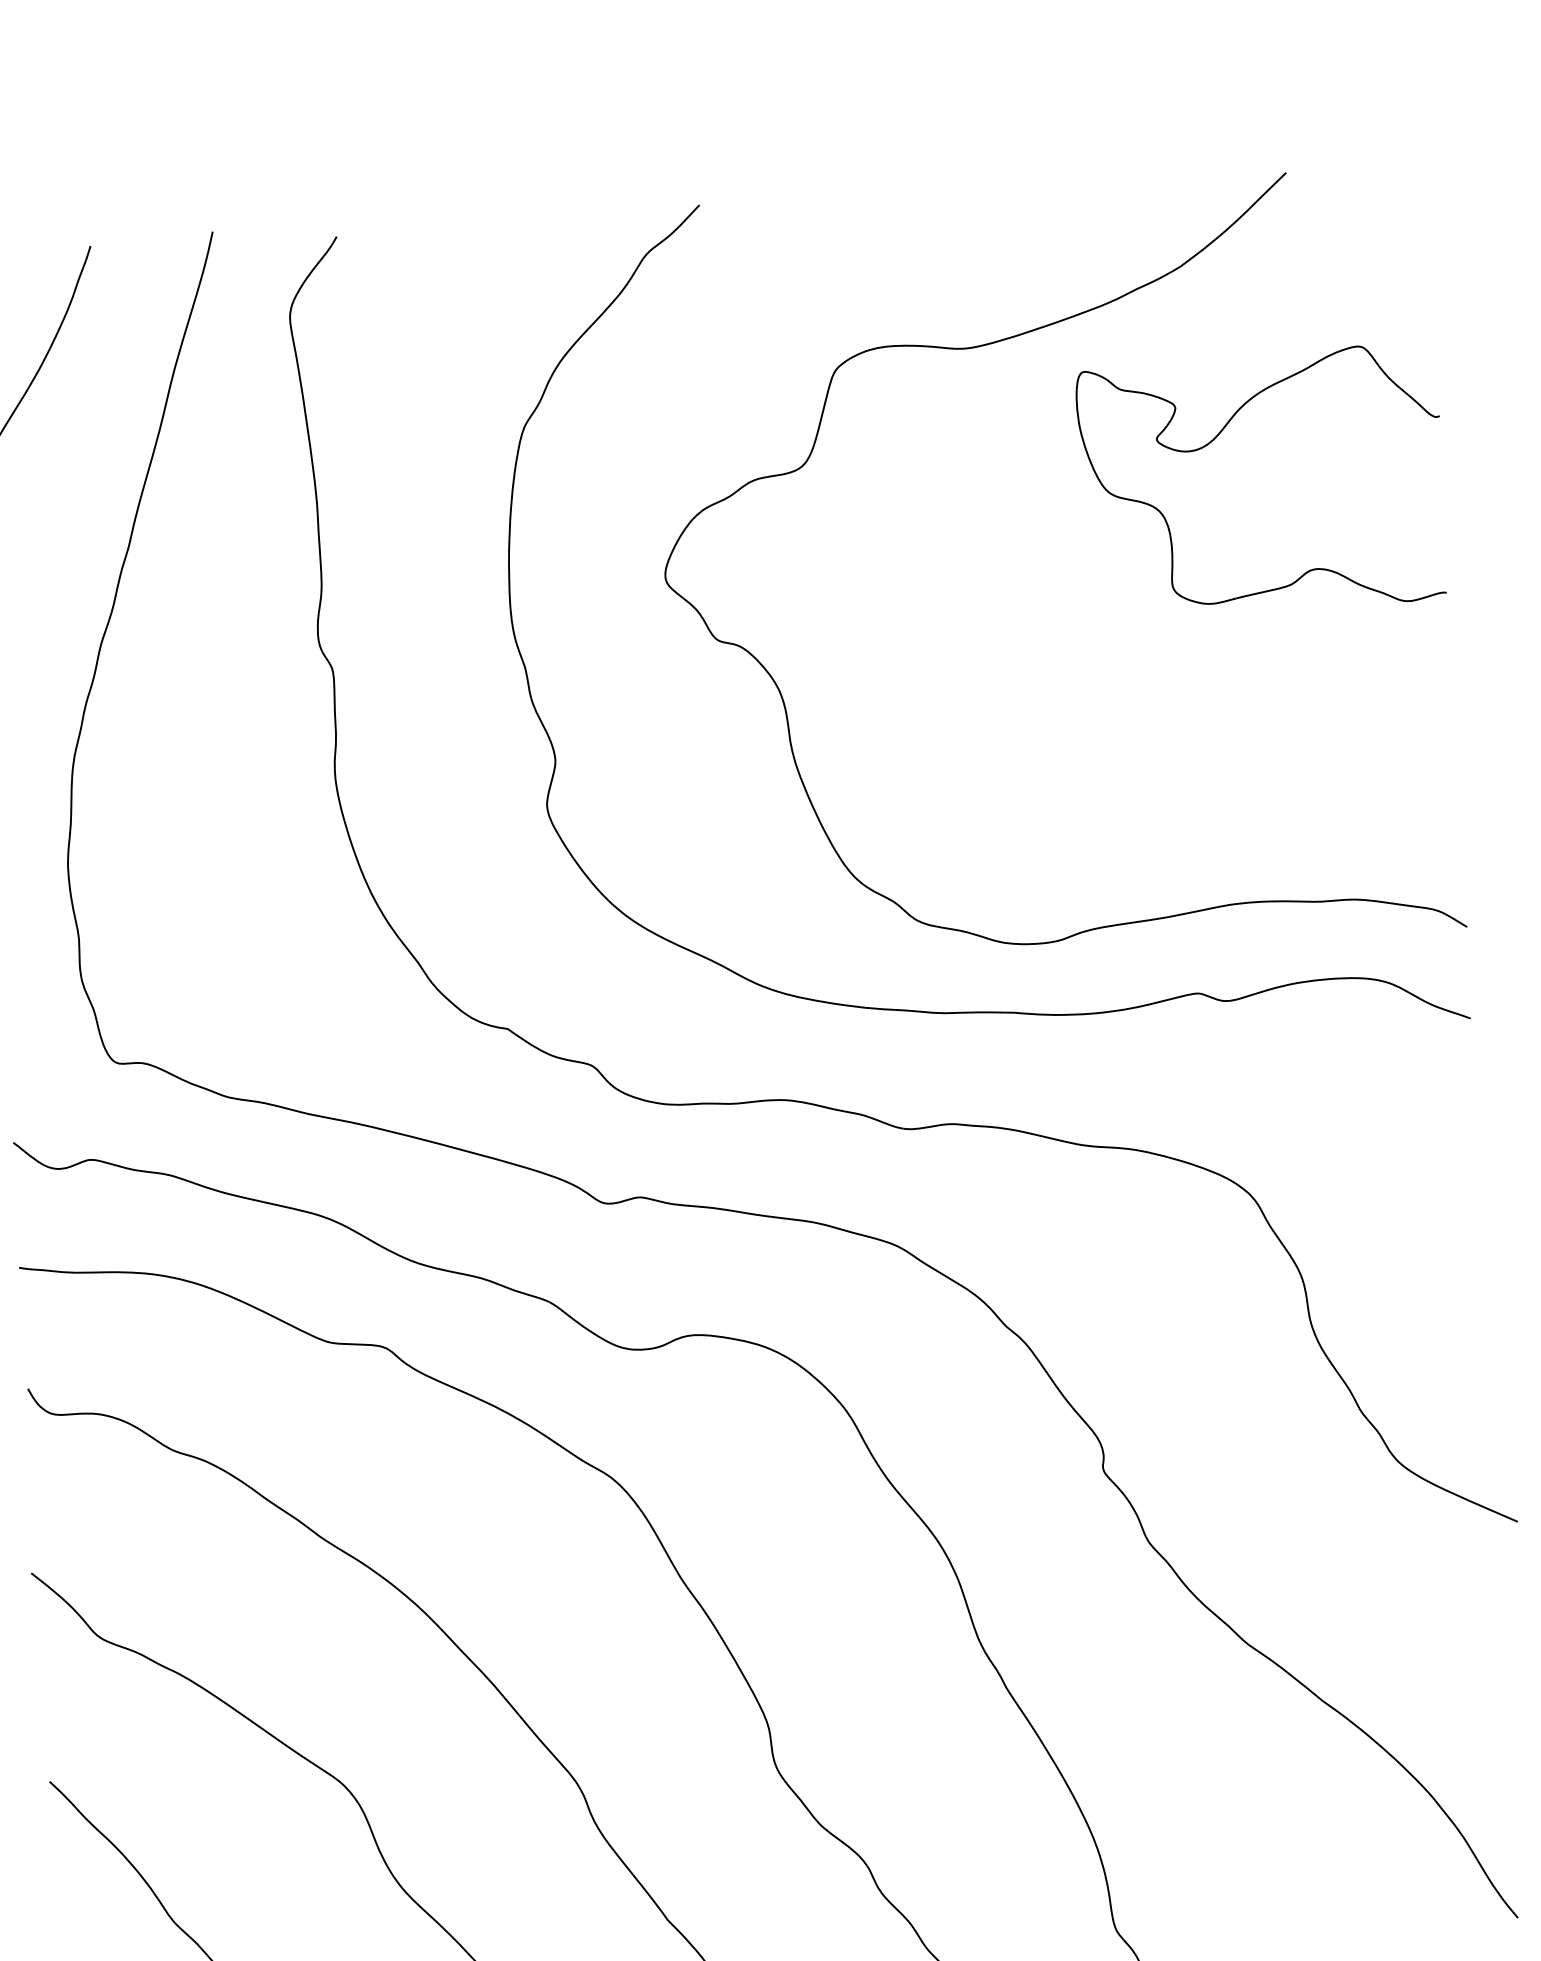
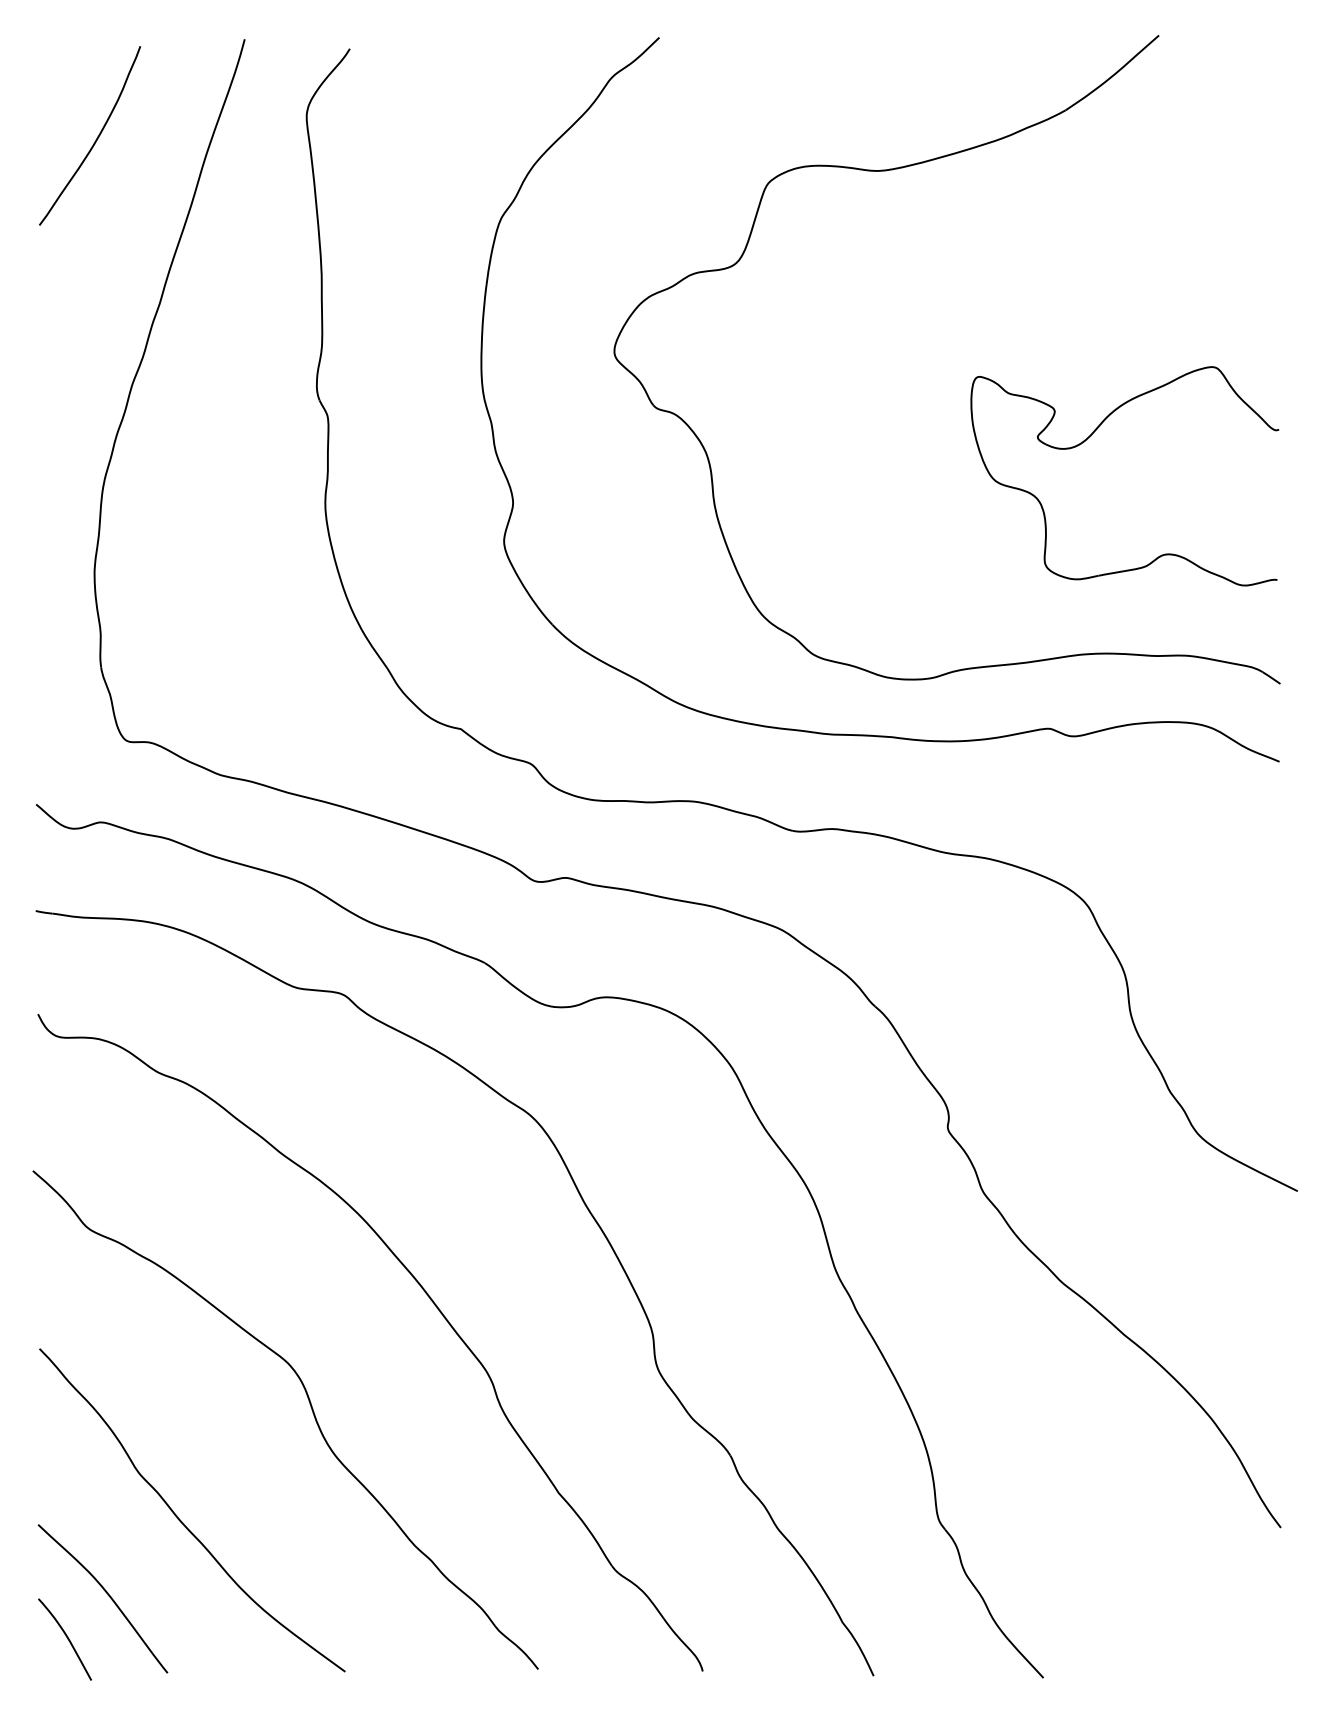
part: (1219, 435) -> (1091, 436), moved

